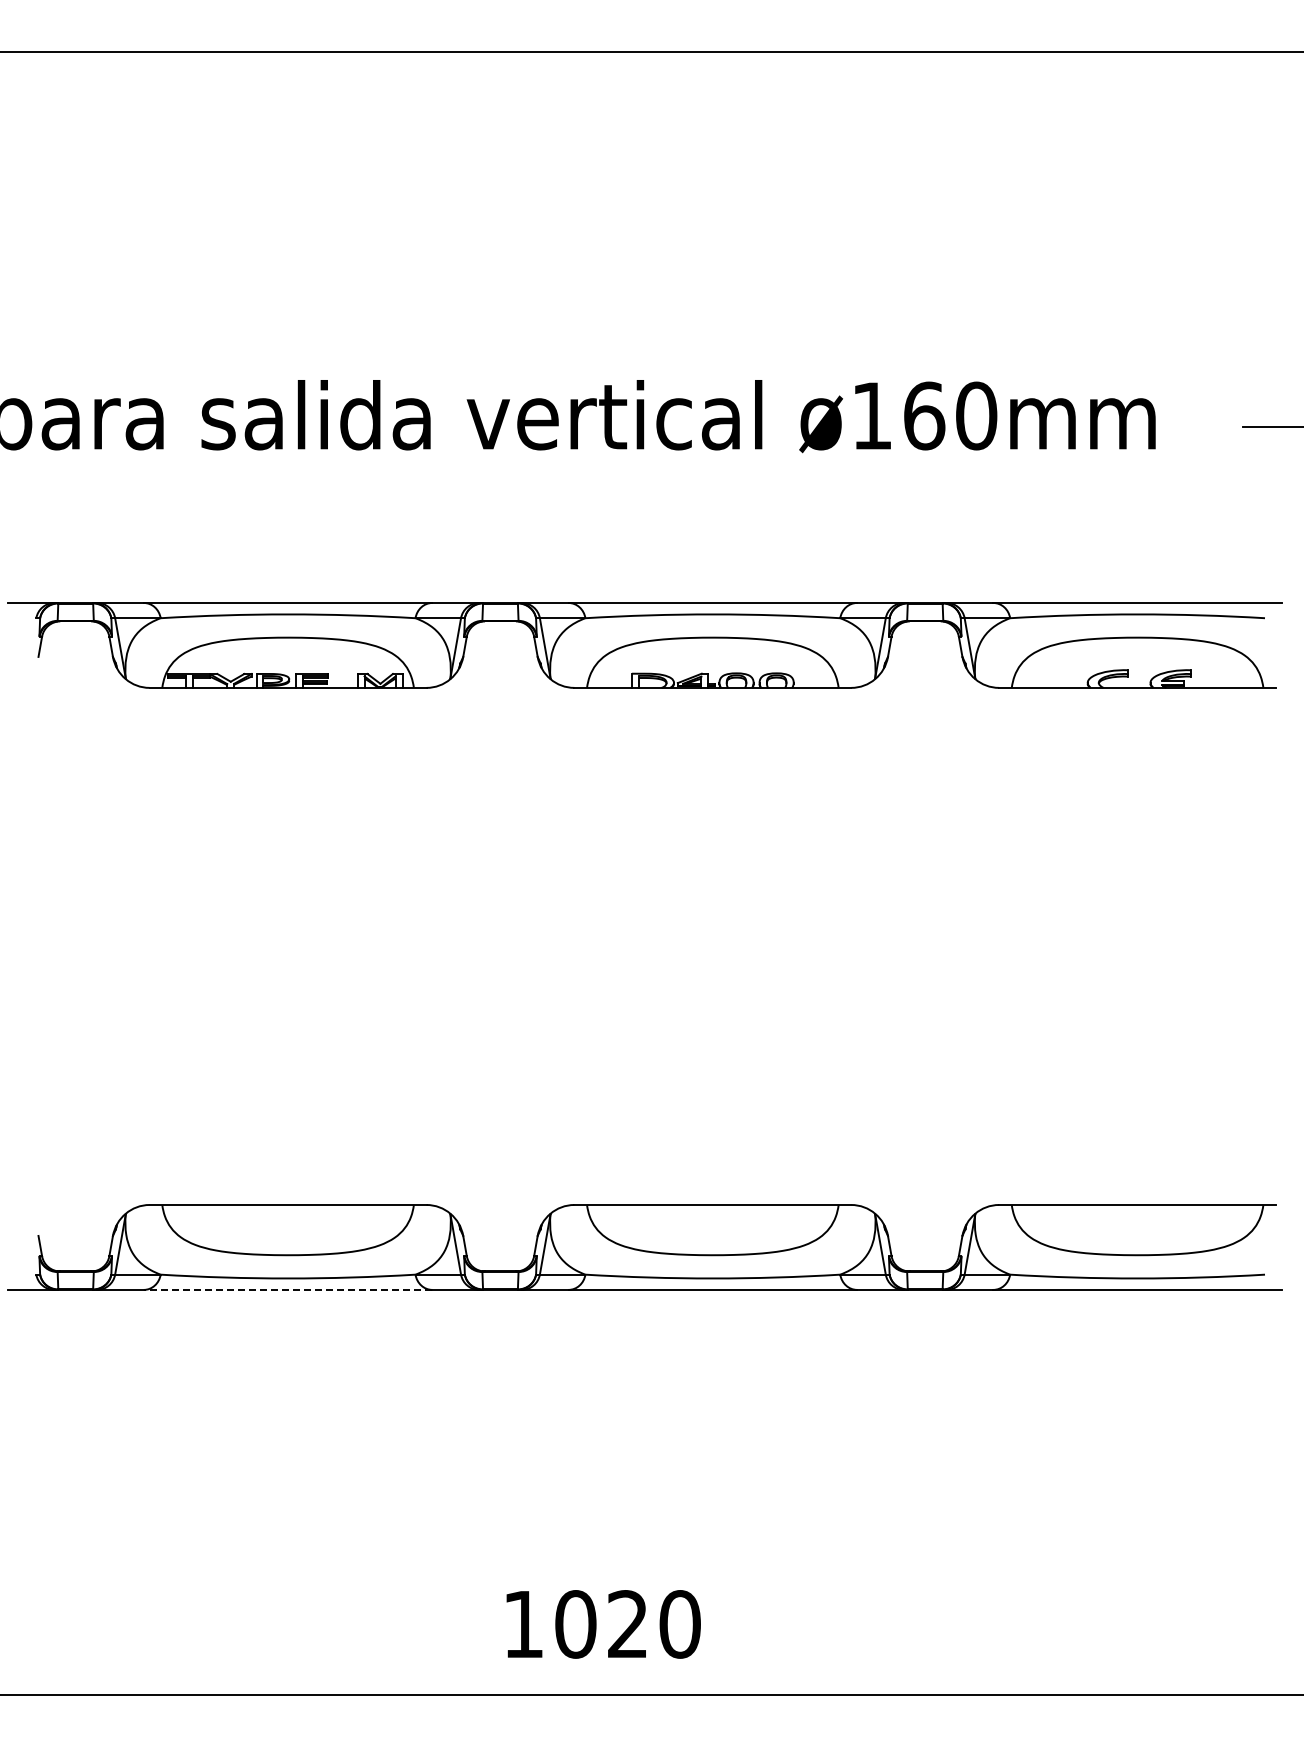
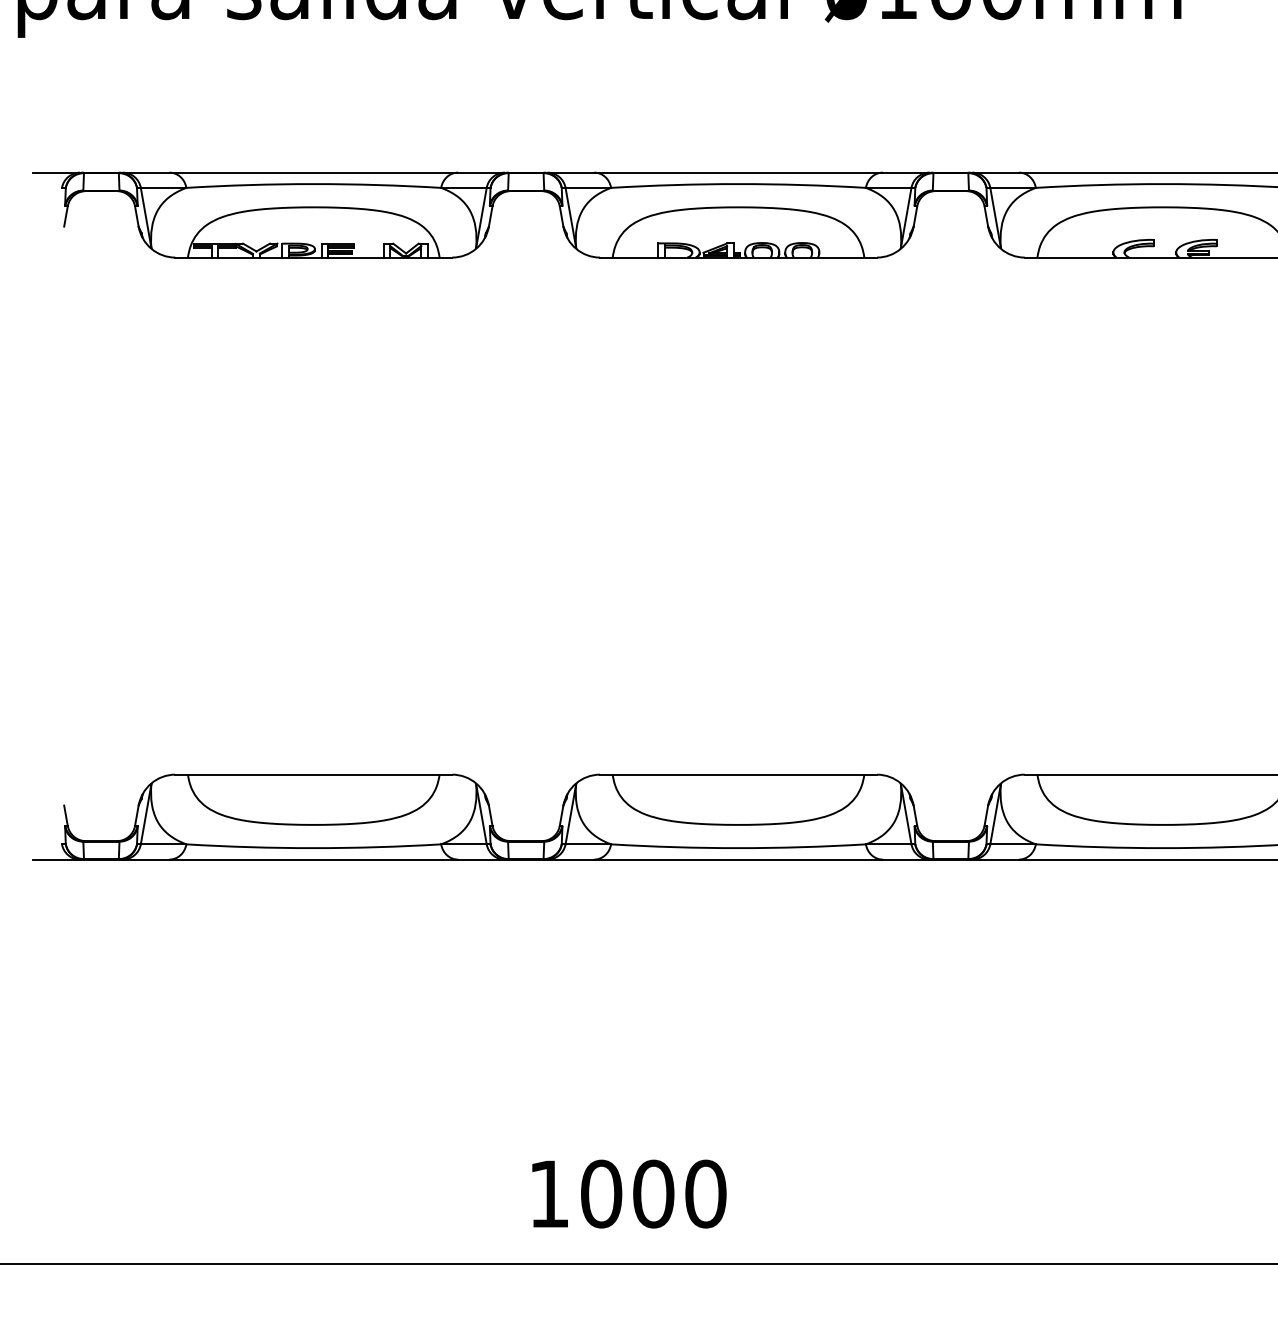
line: (287, 1289) -> (313, 859), dashed -> solid
text: (627, 1624) -> (653, 1194), 1020 -> 1000

